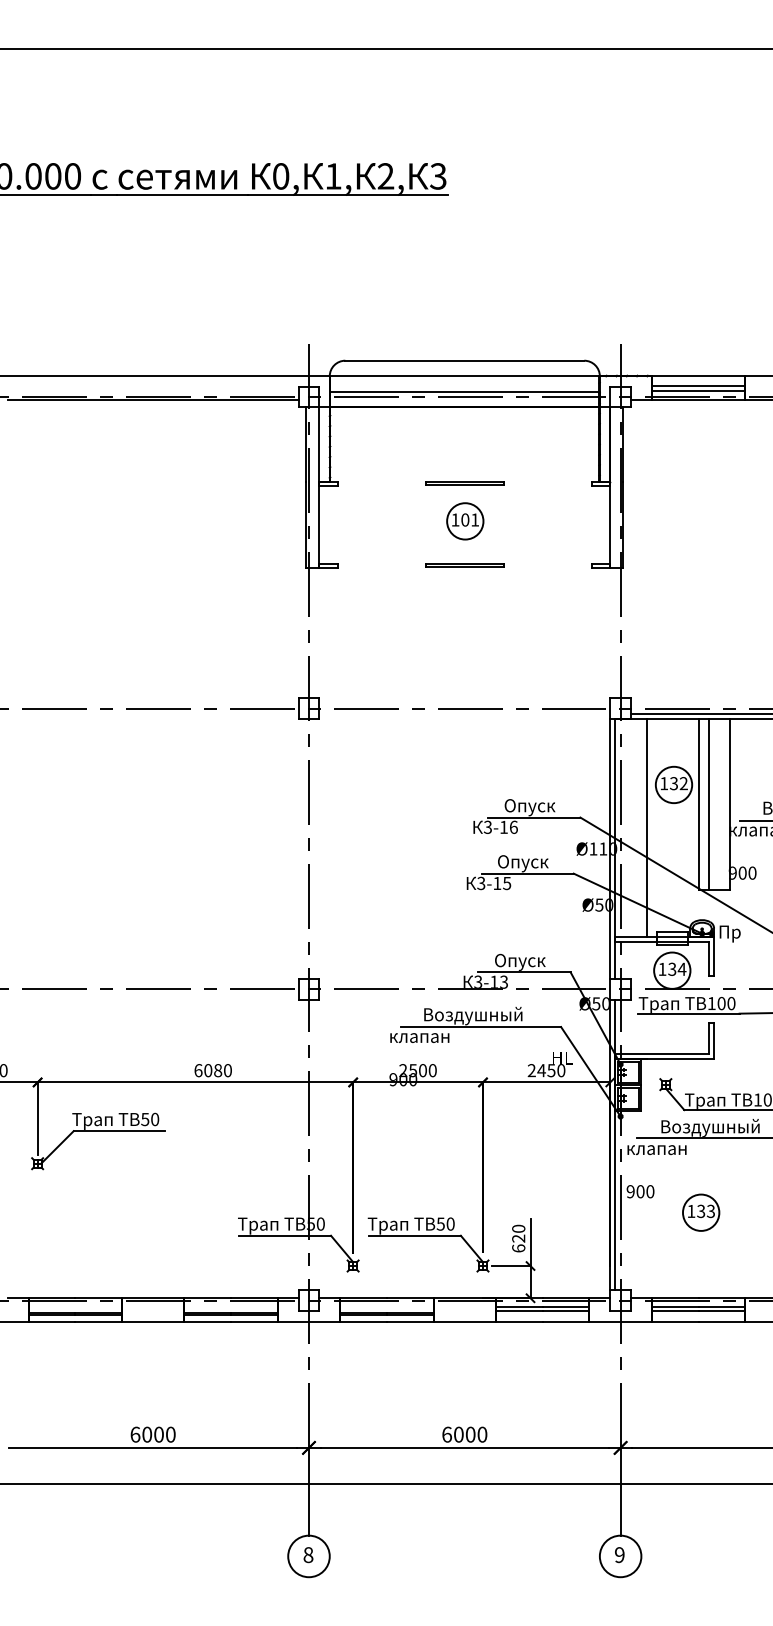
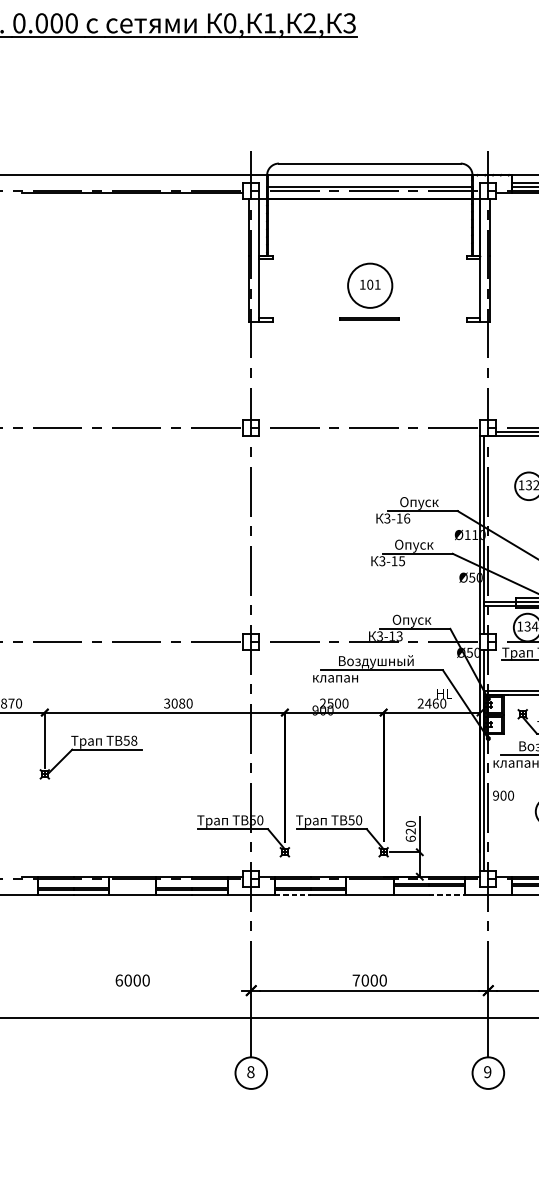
line: (464, 482) -> (369, 256), removed
circle: (465, 521) -> (370, 285), size x1.6
line: (646, 828) -> (508, 519), removed
text: (198, 1070) -> (167, 703), 6080 -> 3080
text: (551, 1070) -> (435, 703), 2450 -> 2460
text: (155, 1119) -> (134, 740), 50 -> 58
line: (364, 1322) -> (293, 895), solid -> dashed
line: (566, 1322) -> (447, 895), solid -> dashed
text: (446, 1434) -> (355, 980), 6000 -> 7000
line: (153, 1447) -> (133, 990), removed

